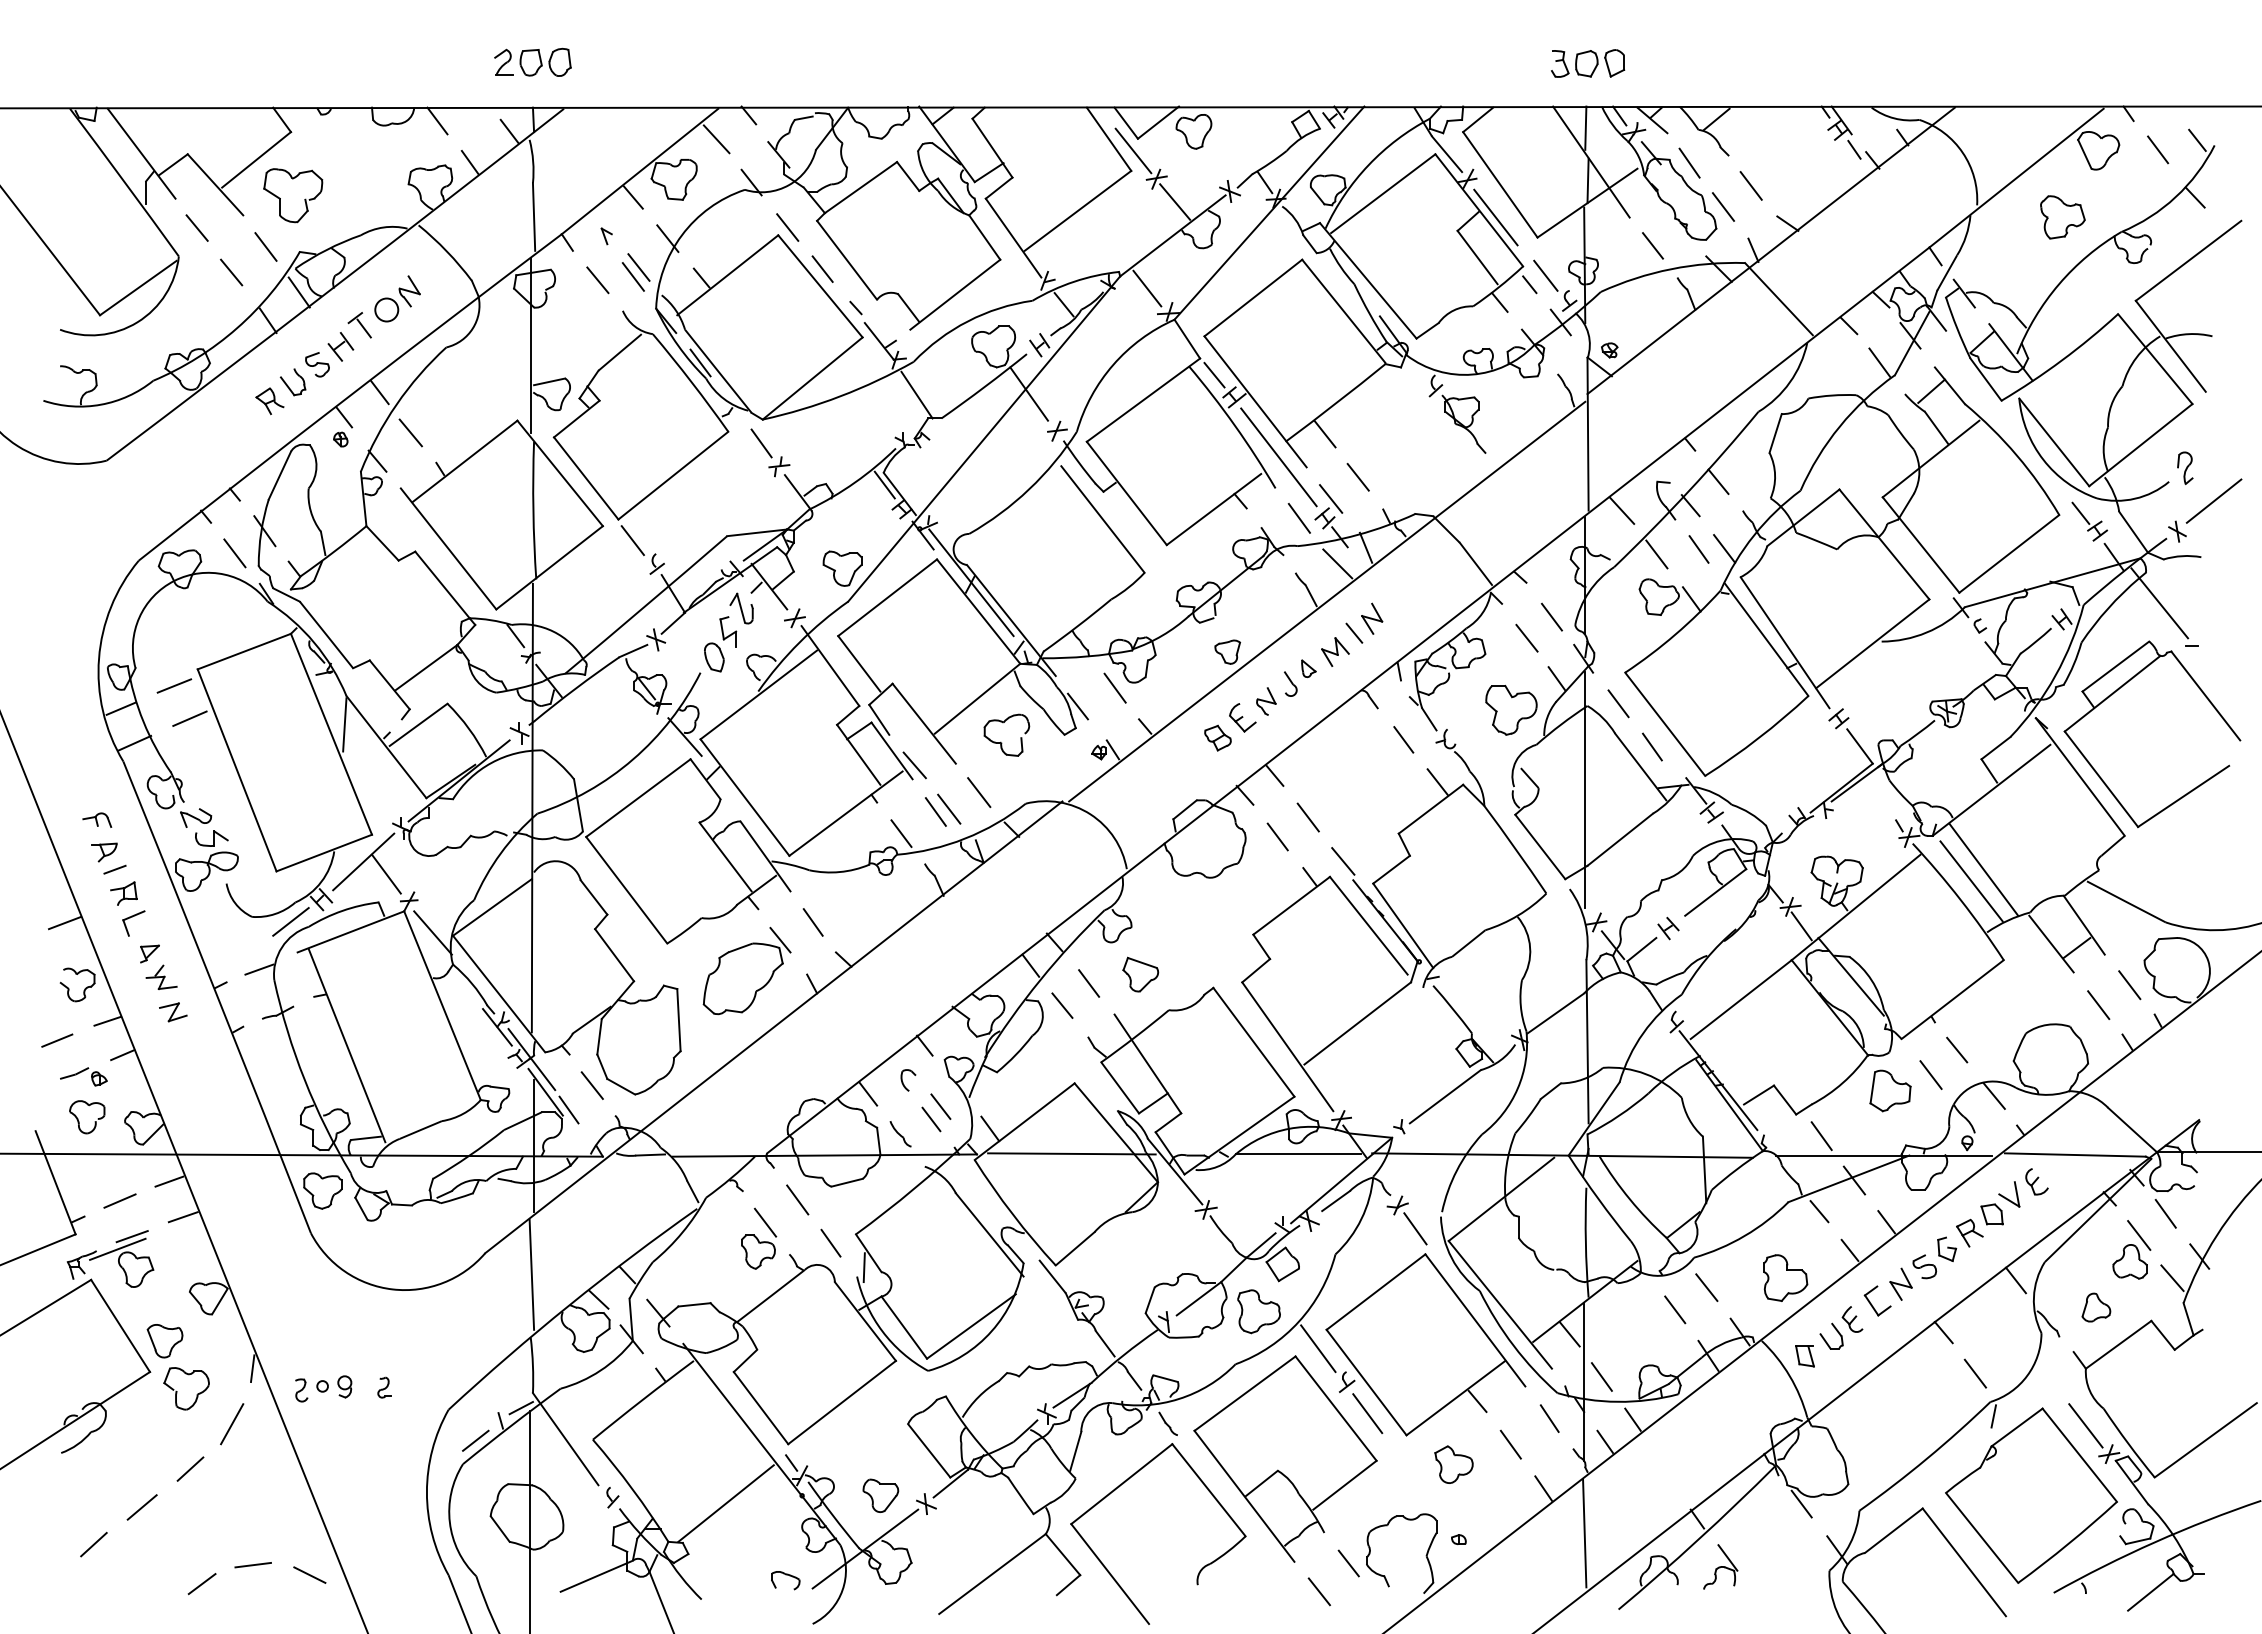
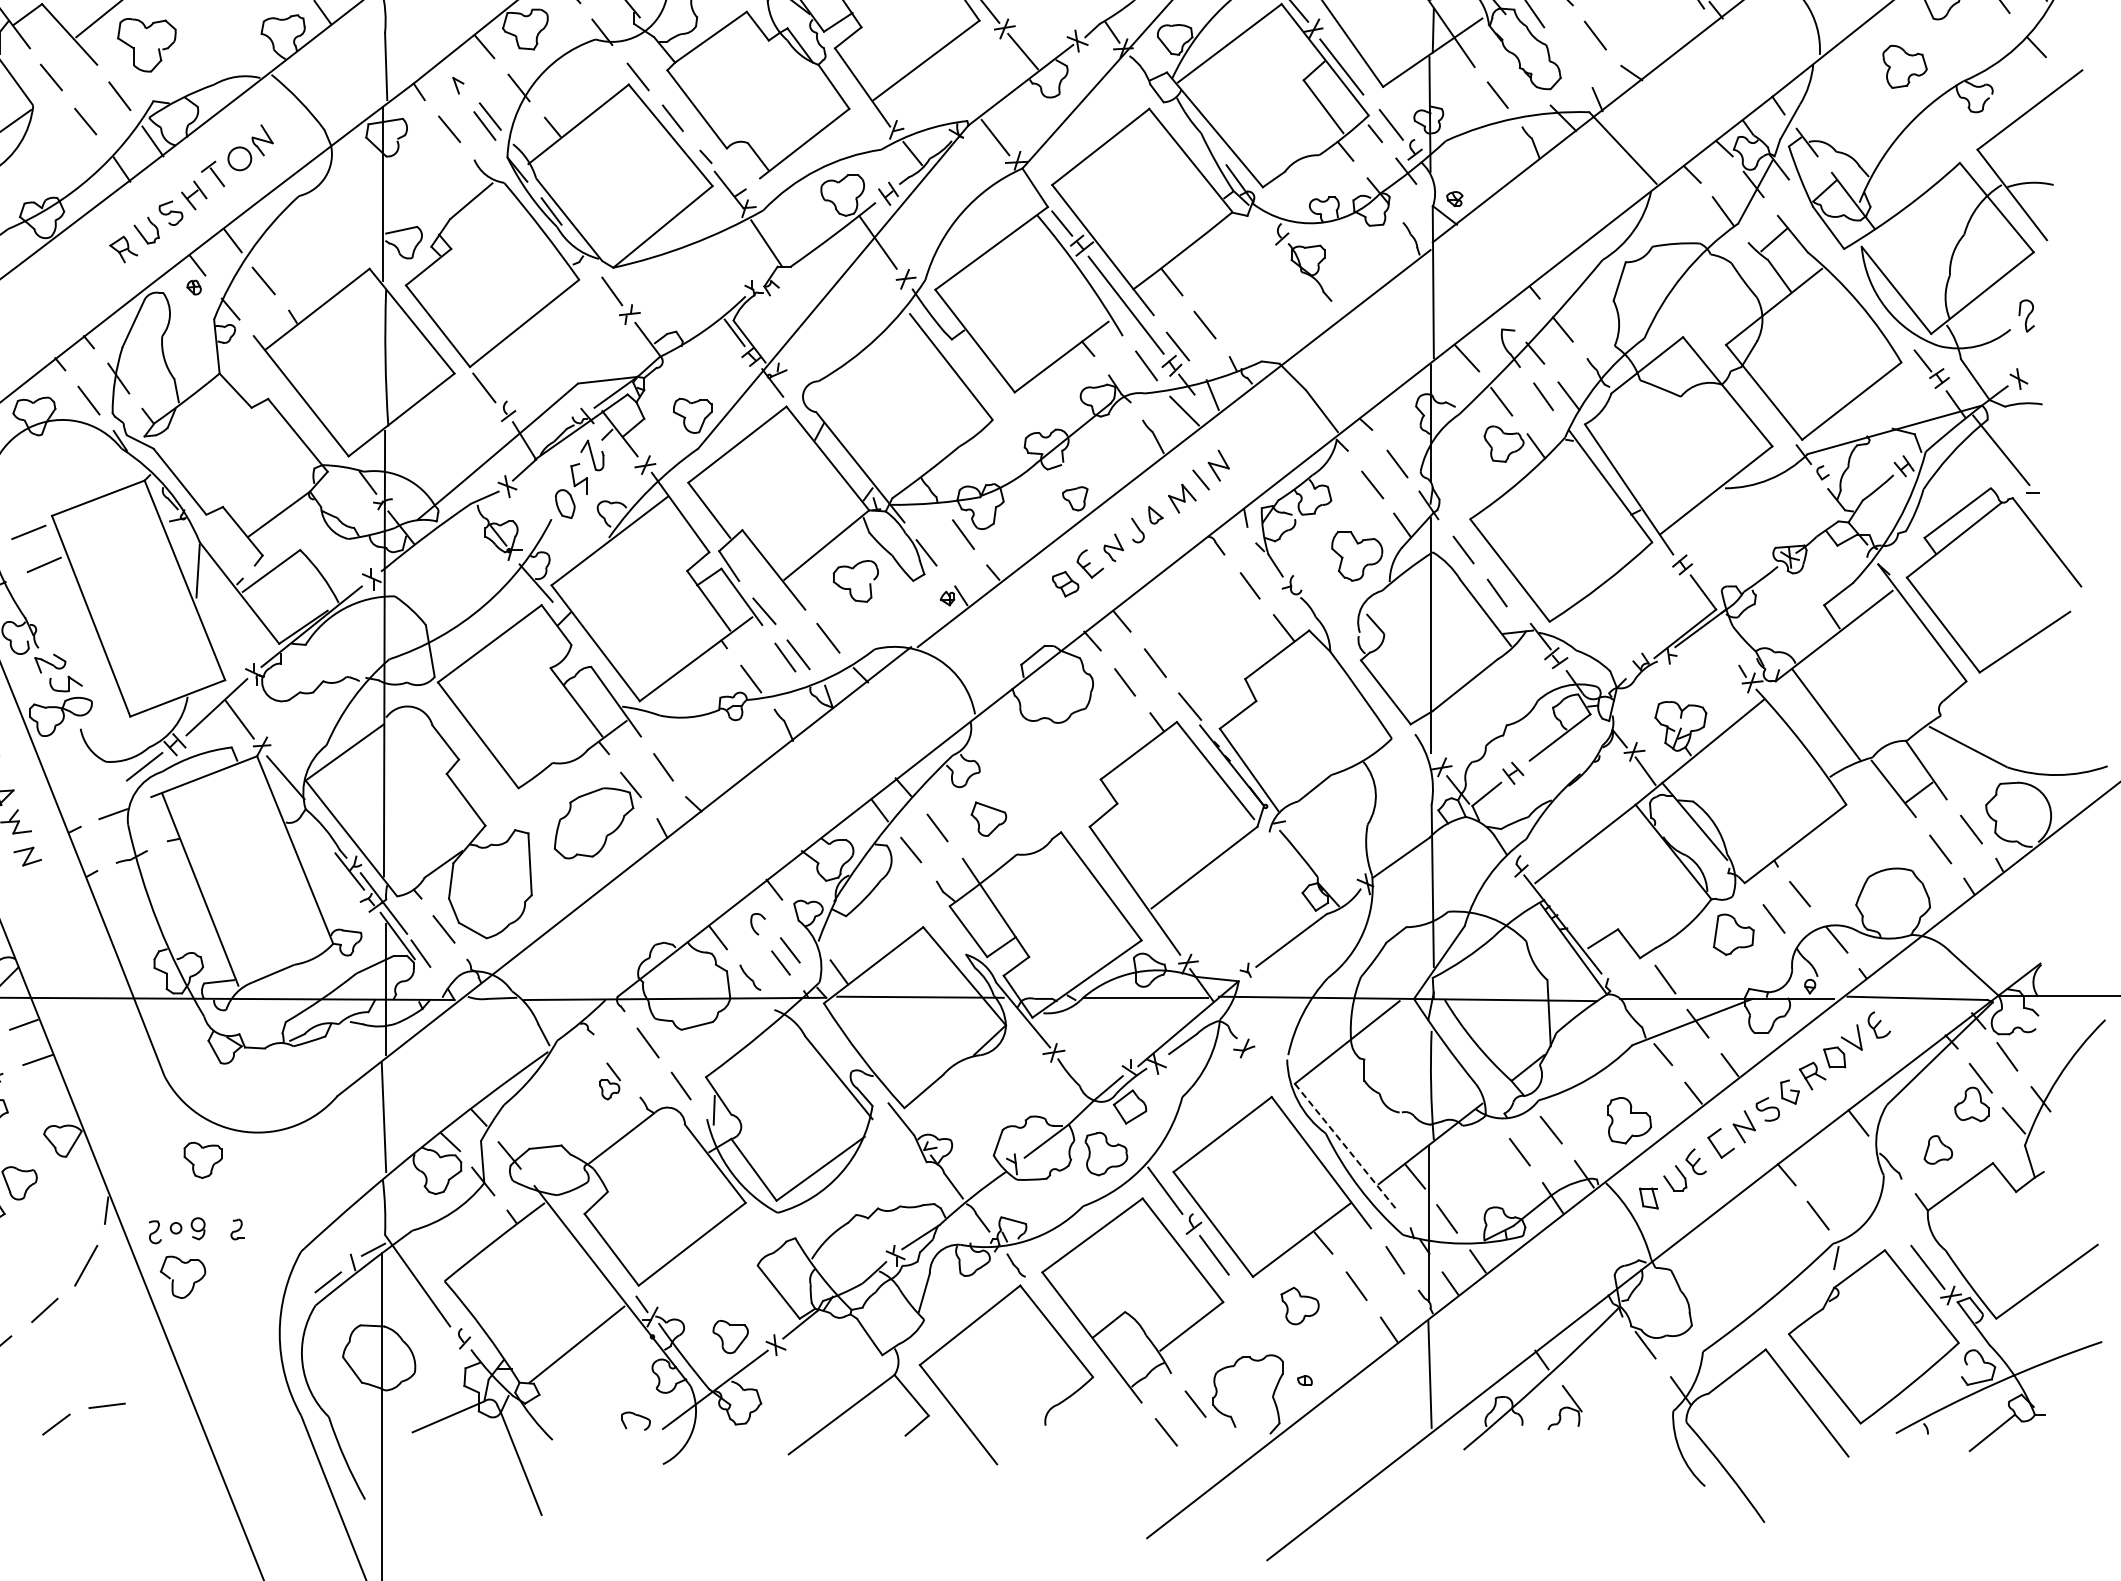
line: (1723, 206) -> (1567, 56), removed
line: (2213, 500) -> (2054, 348), removed
line: (971, 582) -> (820, 429), removed
line: (1971, 881) -> (1814, 726), removed
part: (322, 1190) -> (202, 1159), moved
line: (1415, 1228) -> (1261, 1071), removed
part: (759, 1238) -> (610, 1081), size x0.6
line: (1500, 1305) -> (1346, 1147), solid -> dashed
part: (177, 1391) -> (173, 1280), moved
line: (309, 1574) -> (163, 1415), removed

